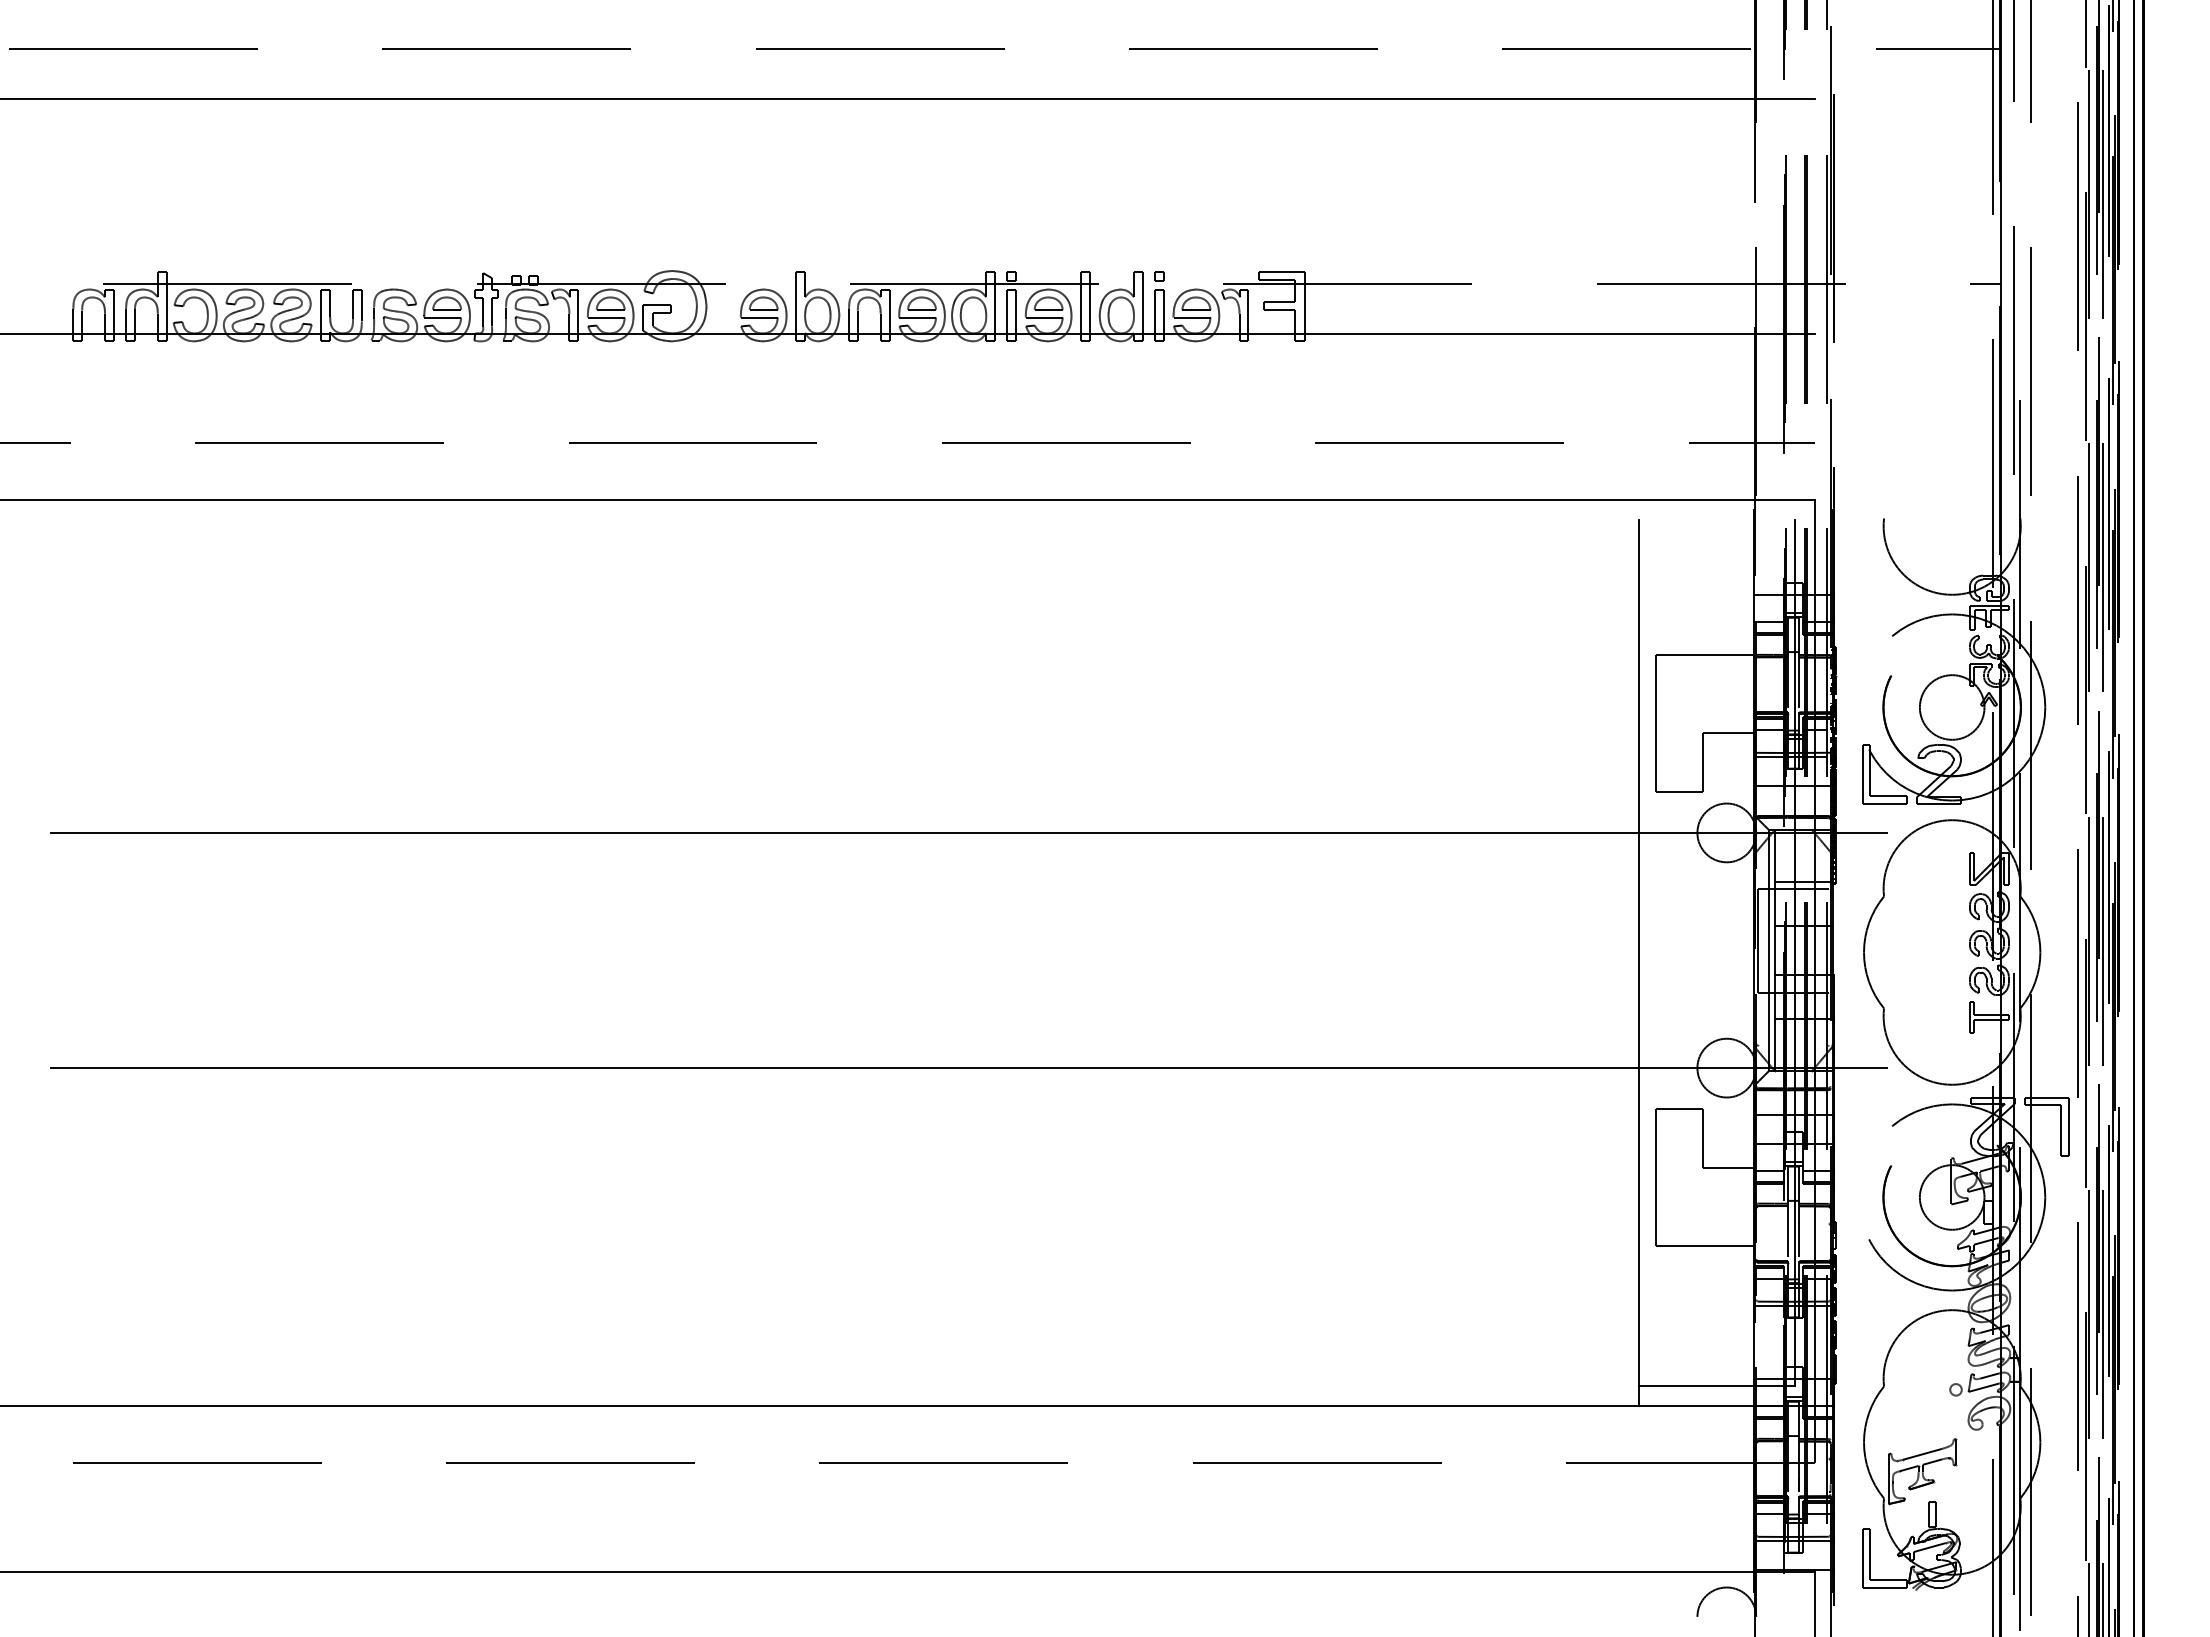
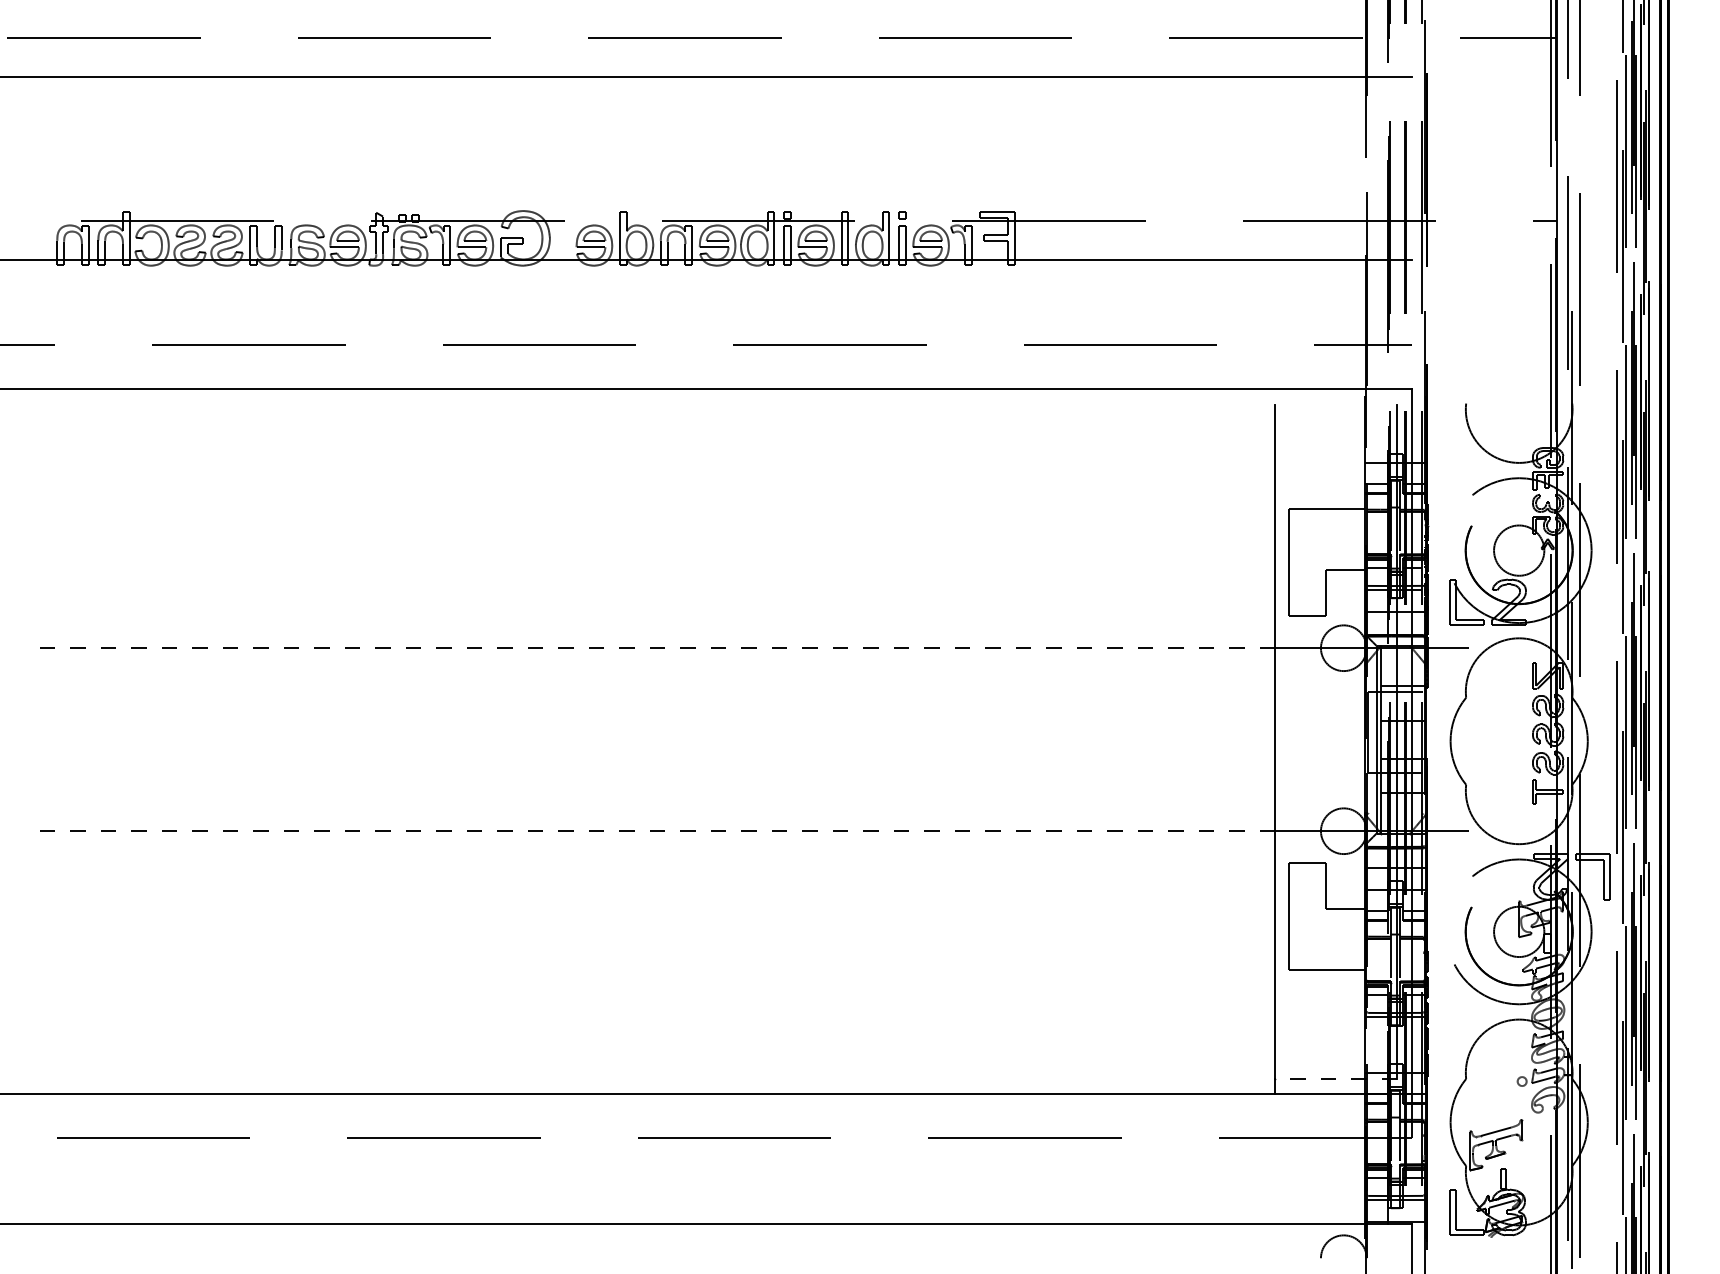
line: (844, 832) -> (657, 647), solid -> dashed
line: (844, 1068) -> (657, 831), solid -> dashed
line: (1716, 1386) -> (1335, 1078), solid -> dashed

